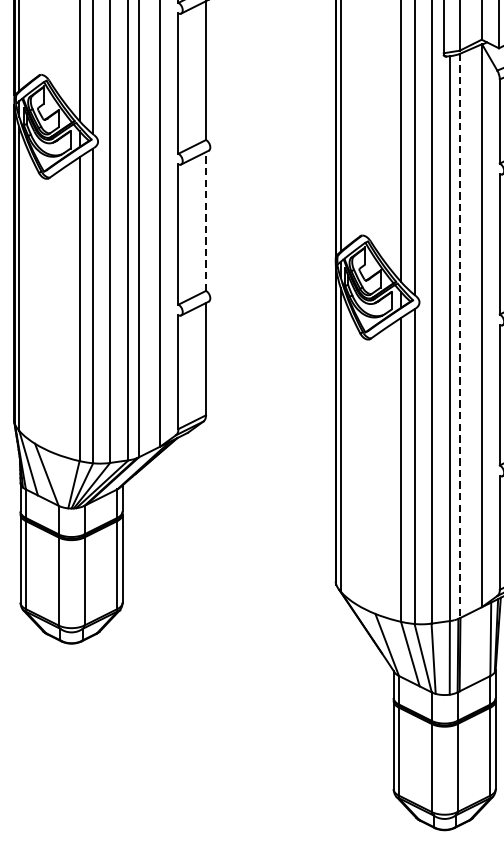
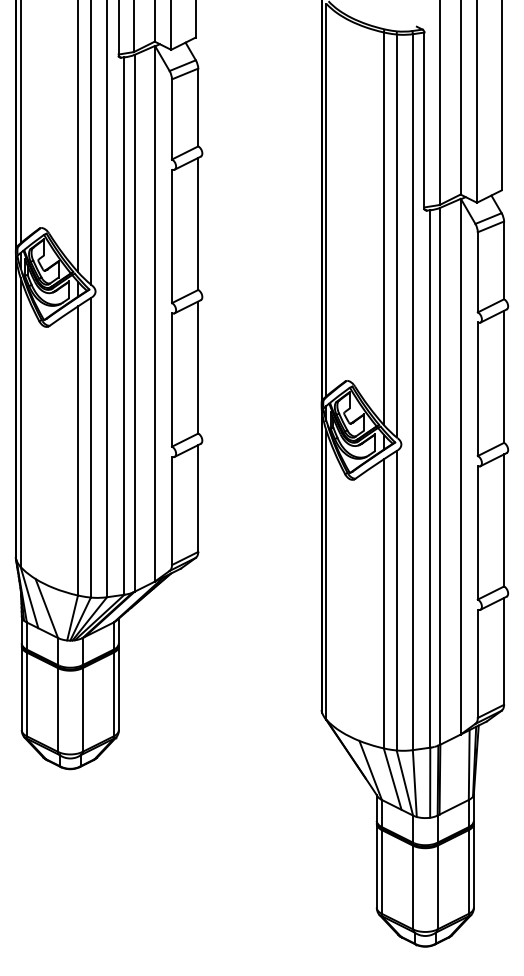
line: (206, 221) -> (198, 367), dashed -> solid
line: (460, 336) -> (440, 476), dashed -> solid

